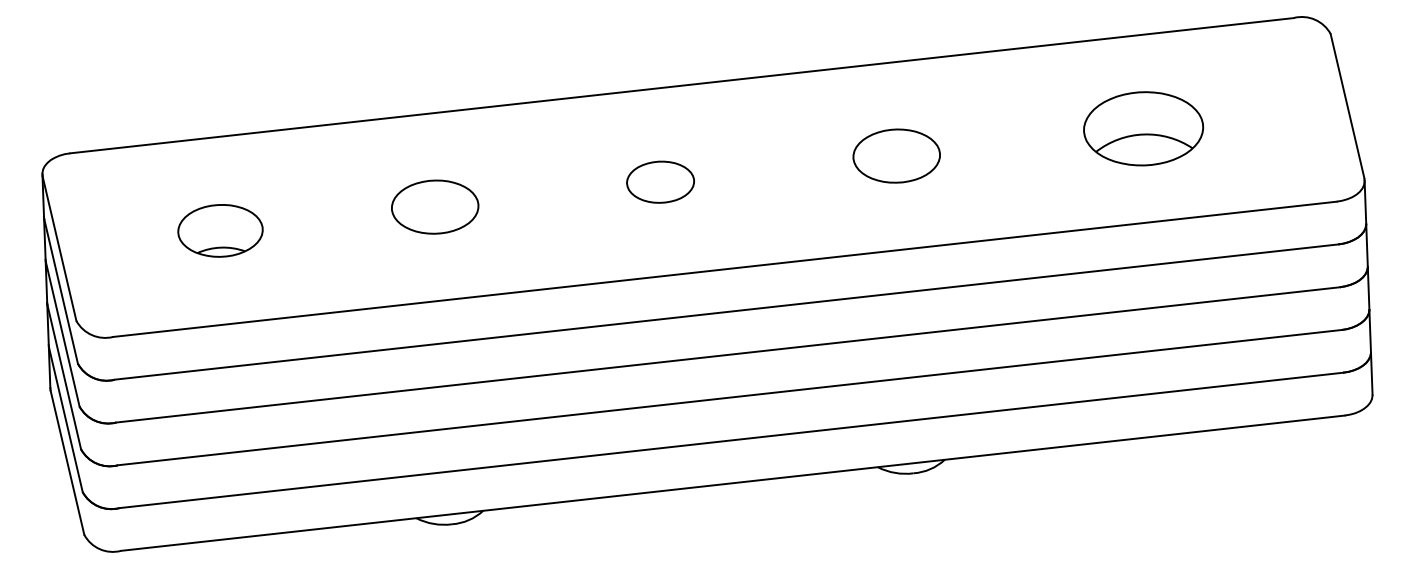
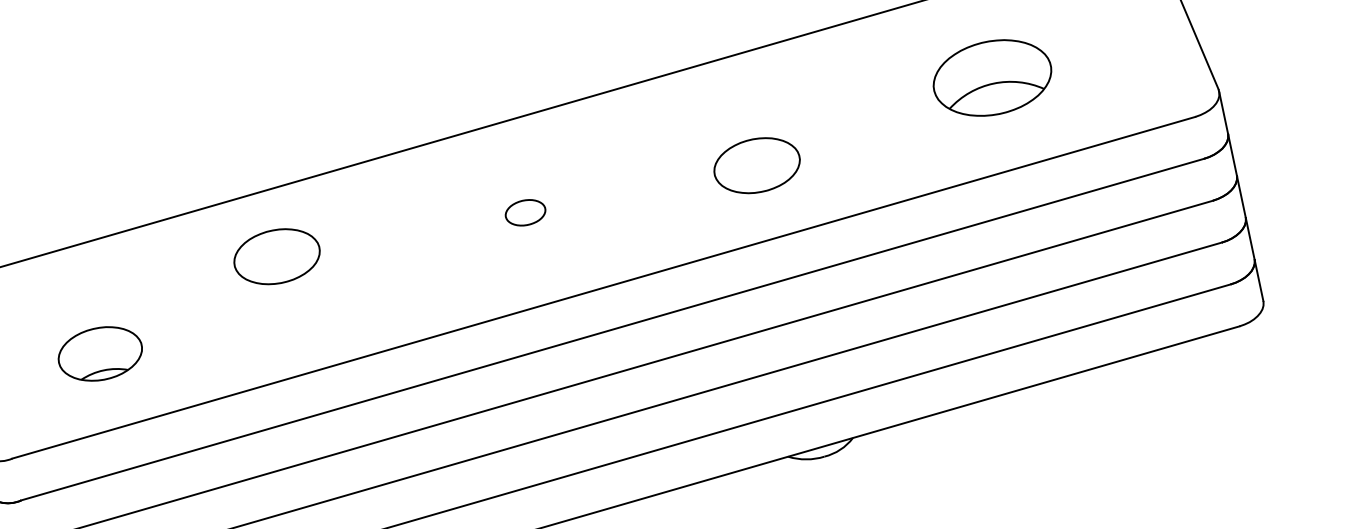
part: (896, 155) -> (756, 165), moved
part: (660, 181) -> (525, 212), size x0.6
part: (435, 206) -> (277, 256), moved
part: (220, 230) -> (100, 353), moved

